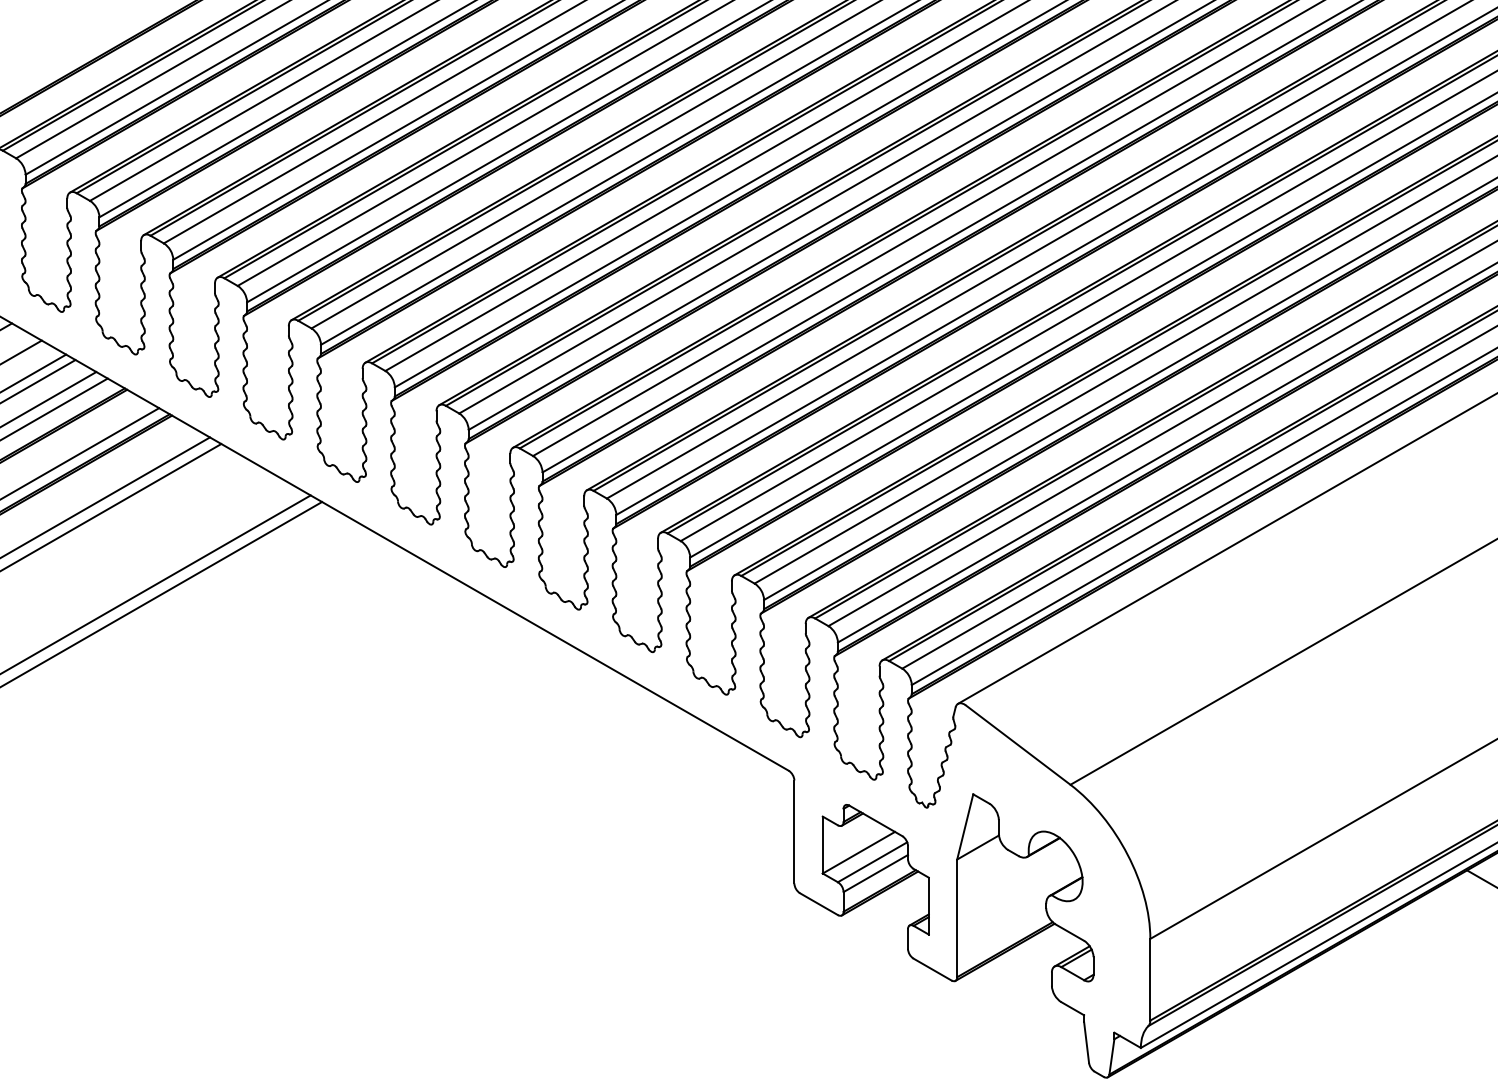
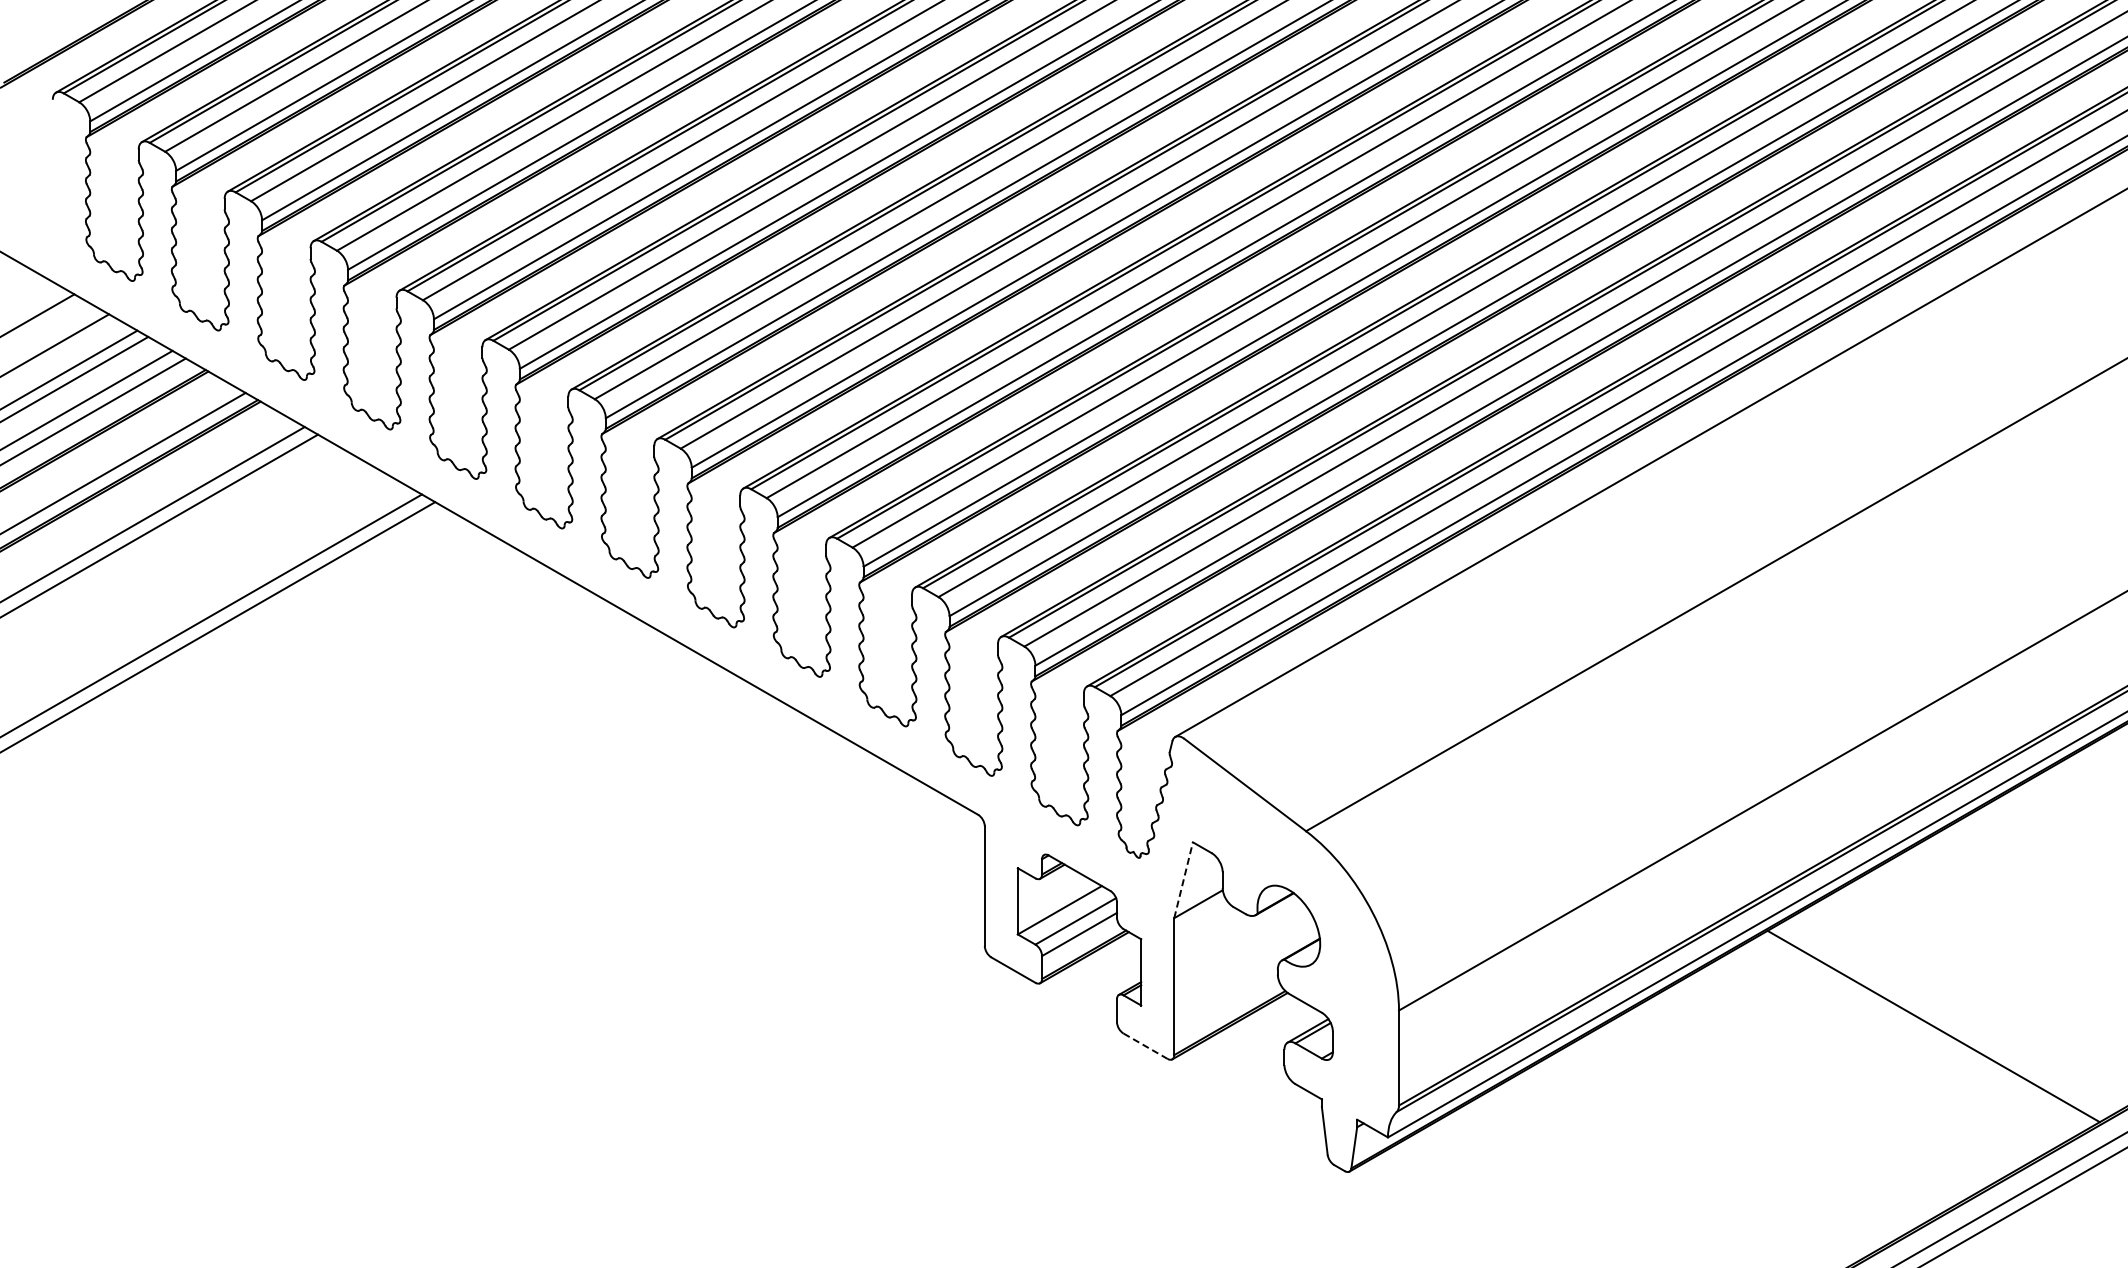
line: (965, 826) -> (1183, 879), solid -> dashed
line: (933, 969) -> (1146, 1046), solid -> dashed

